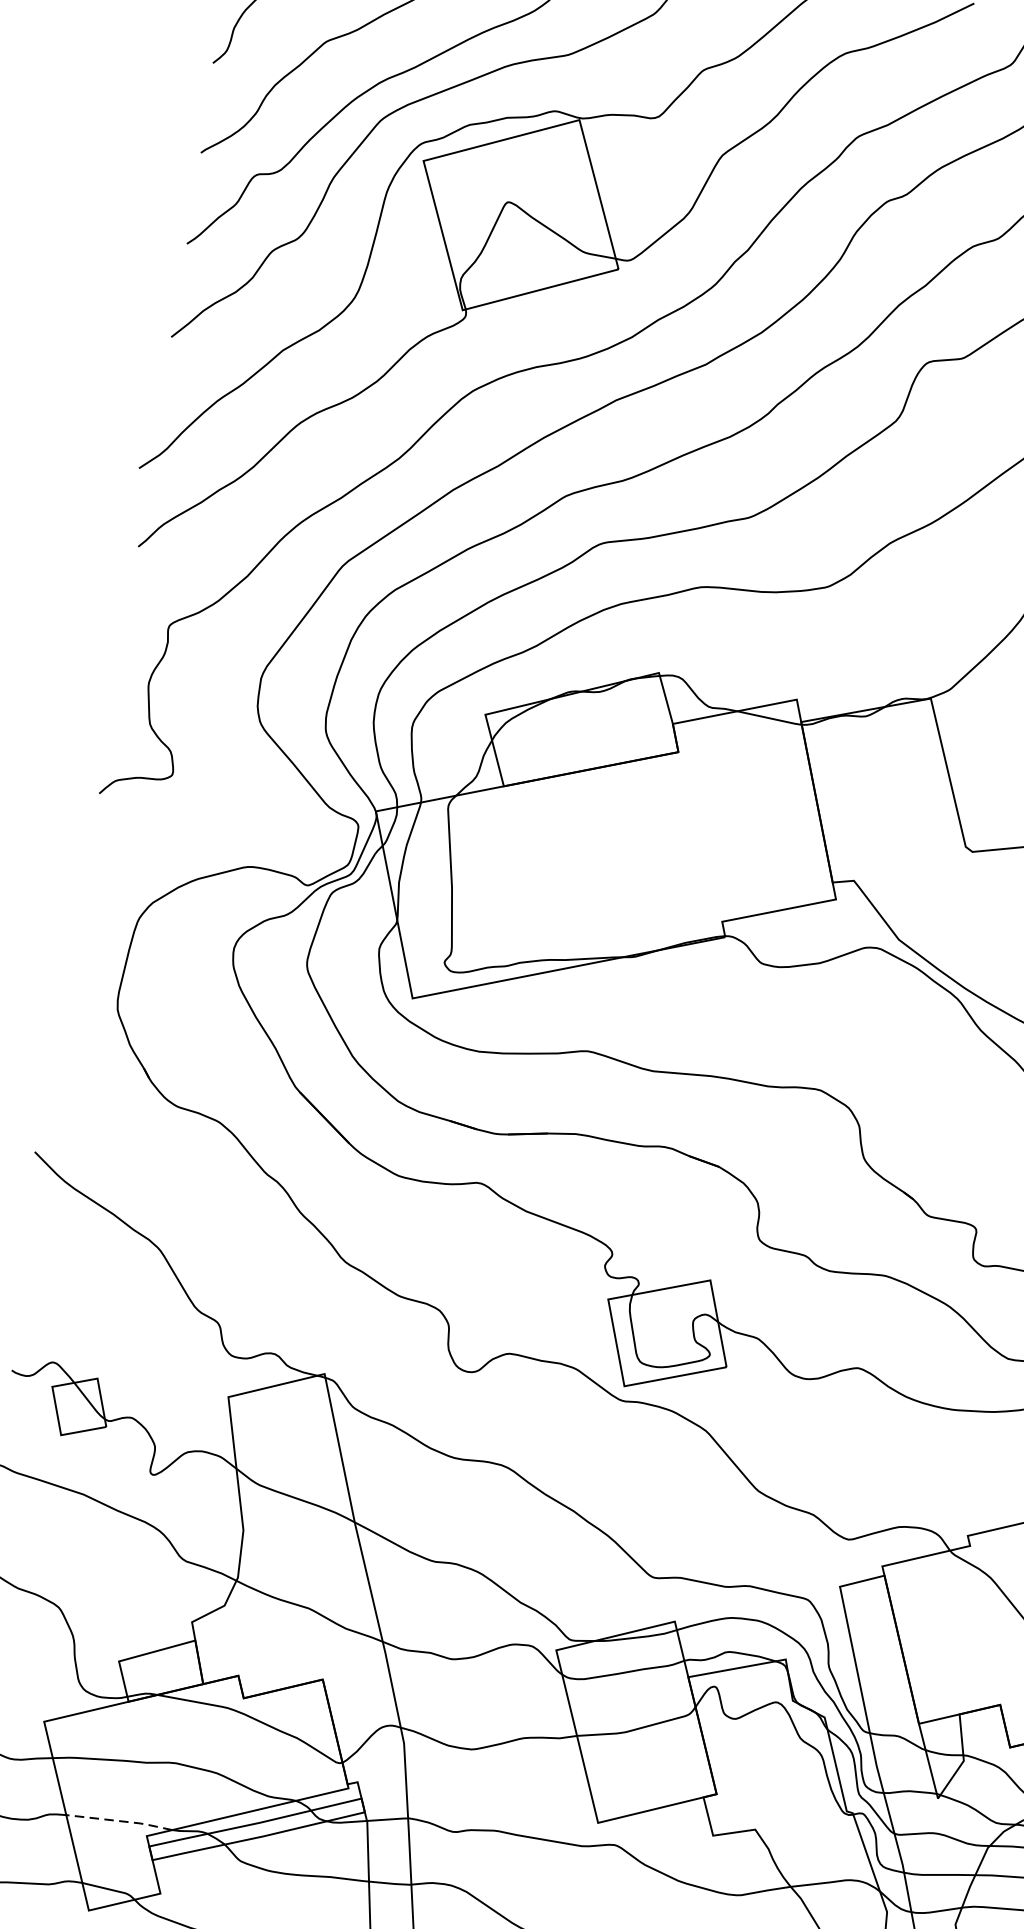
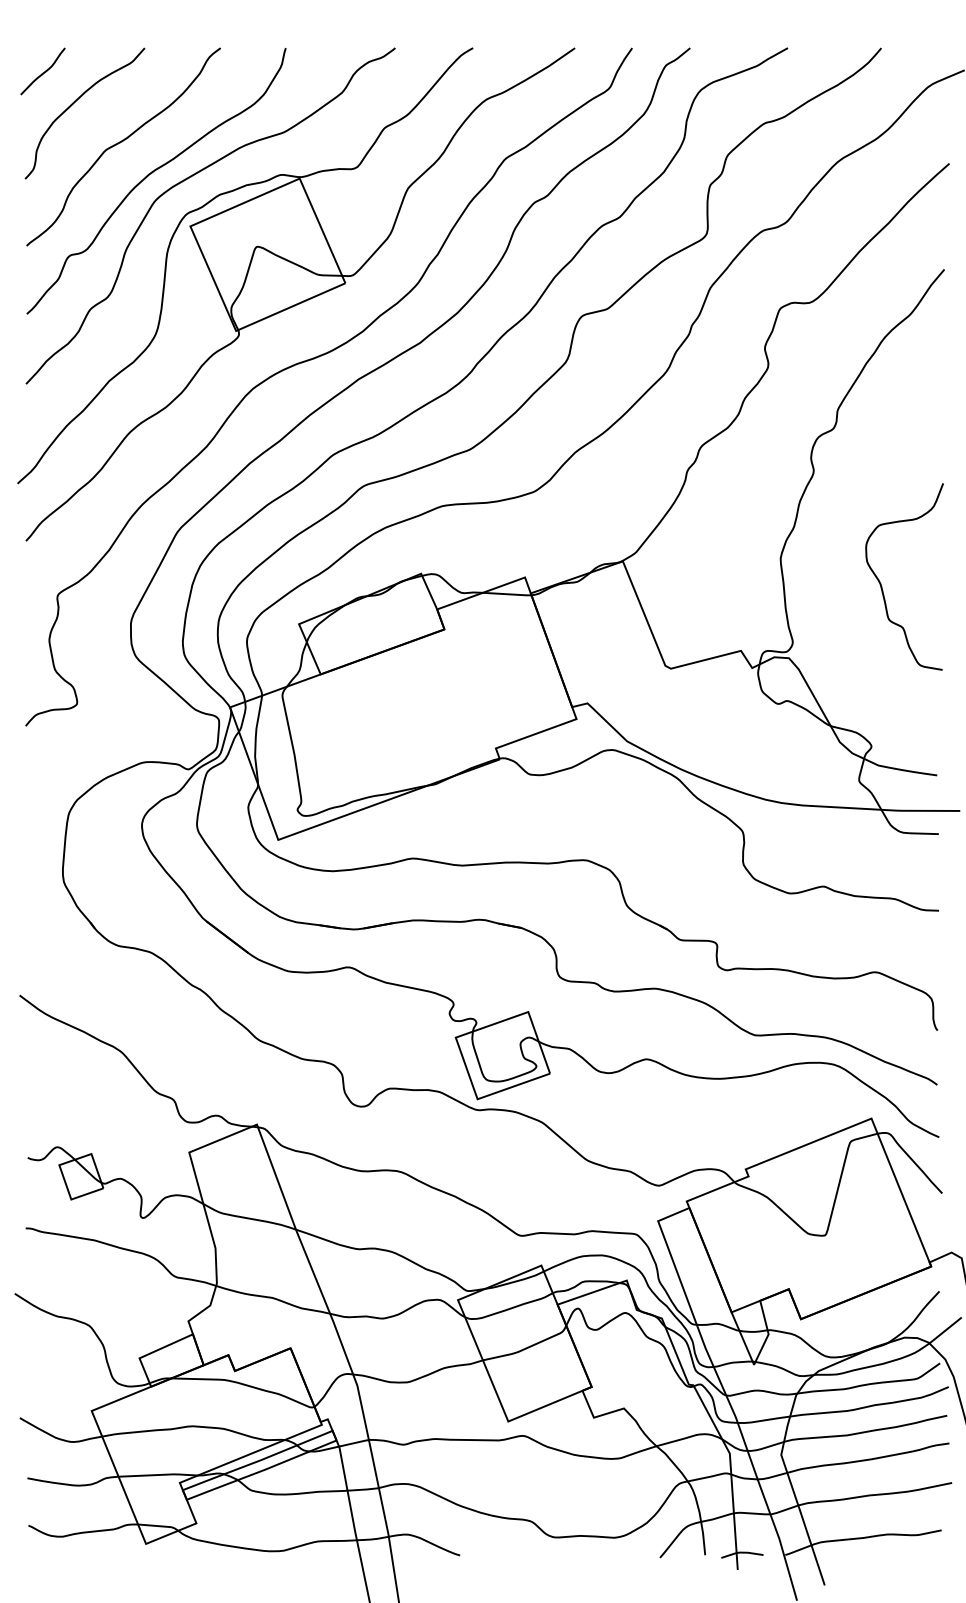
line: (121, 1820) -> (159, 1474), dashed -> solid

